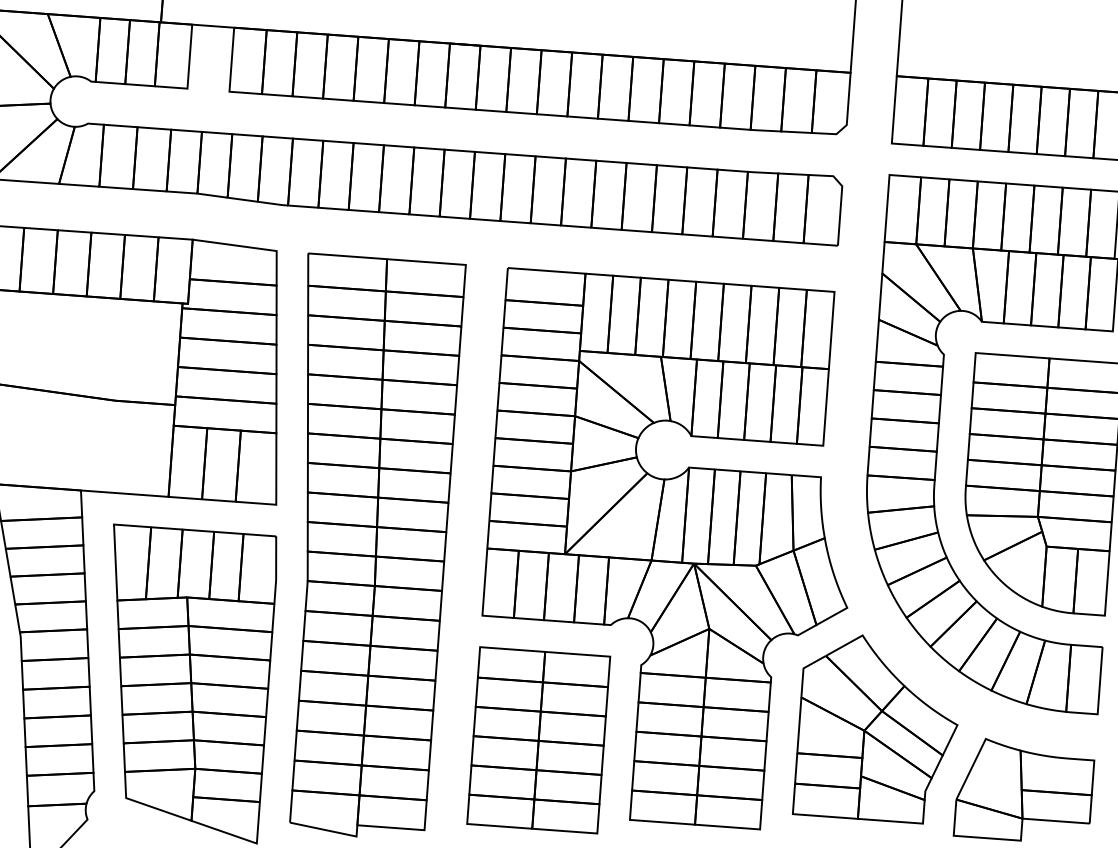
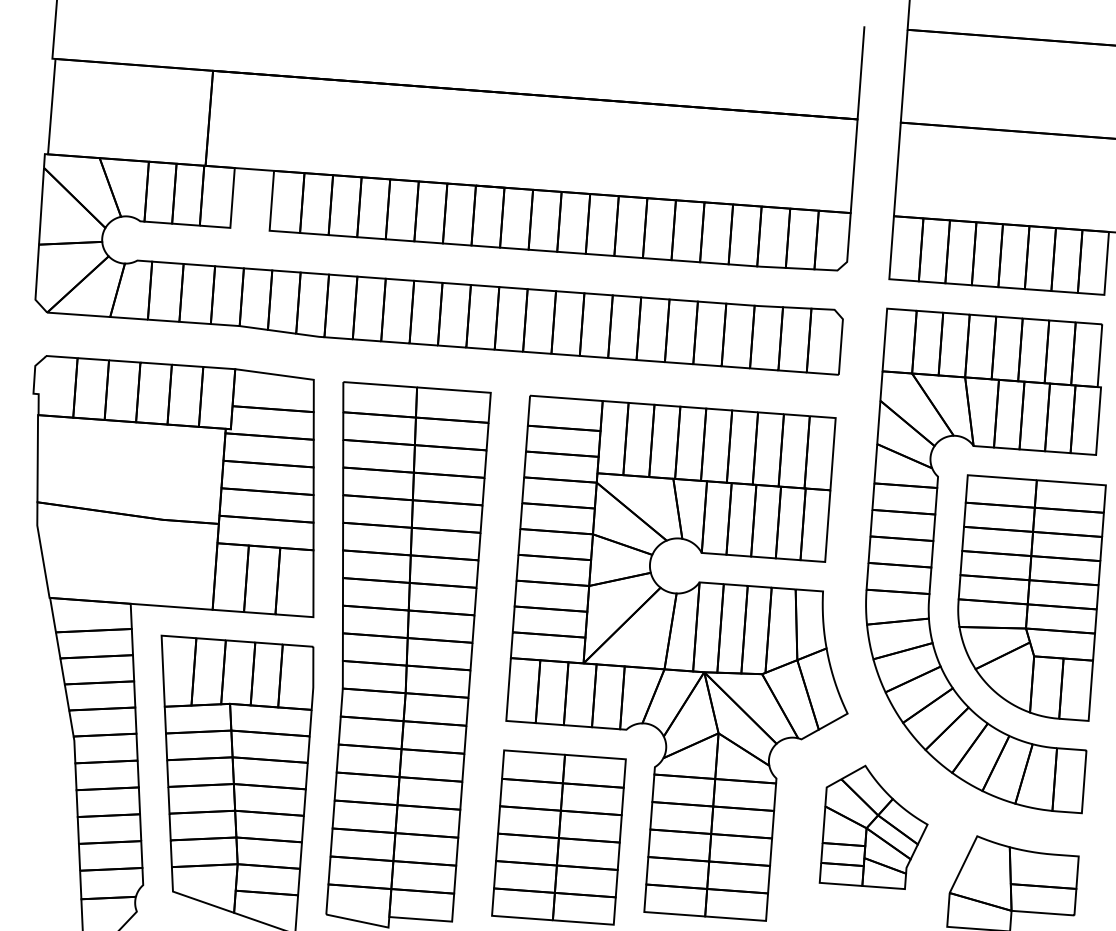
part: (874, 729) -> (873, 827), size x0.7

